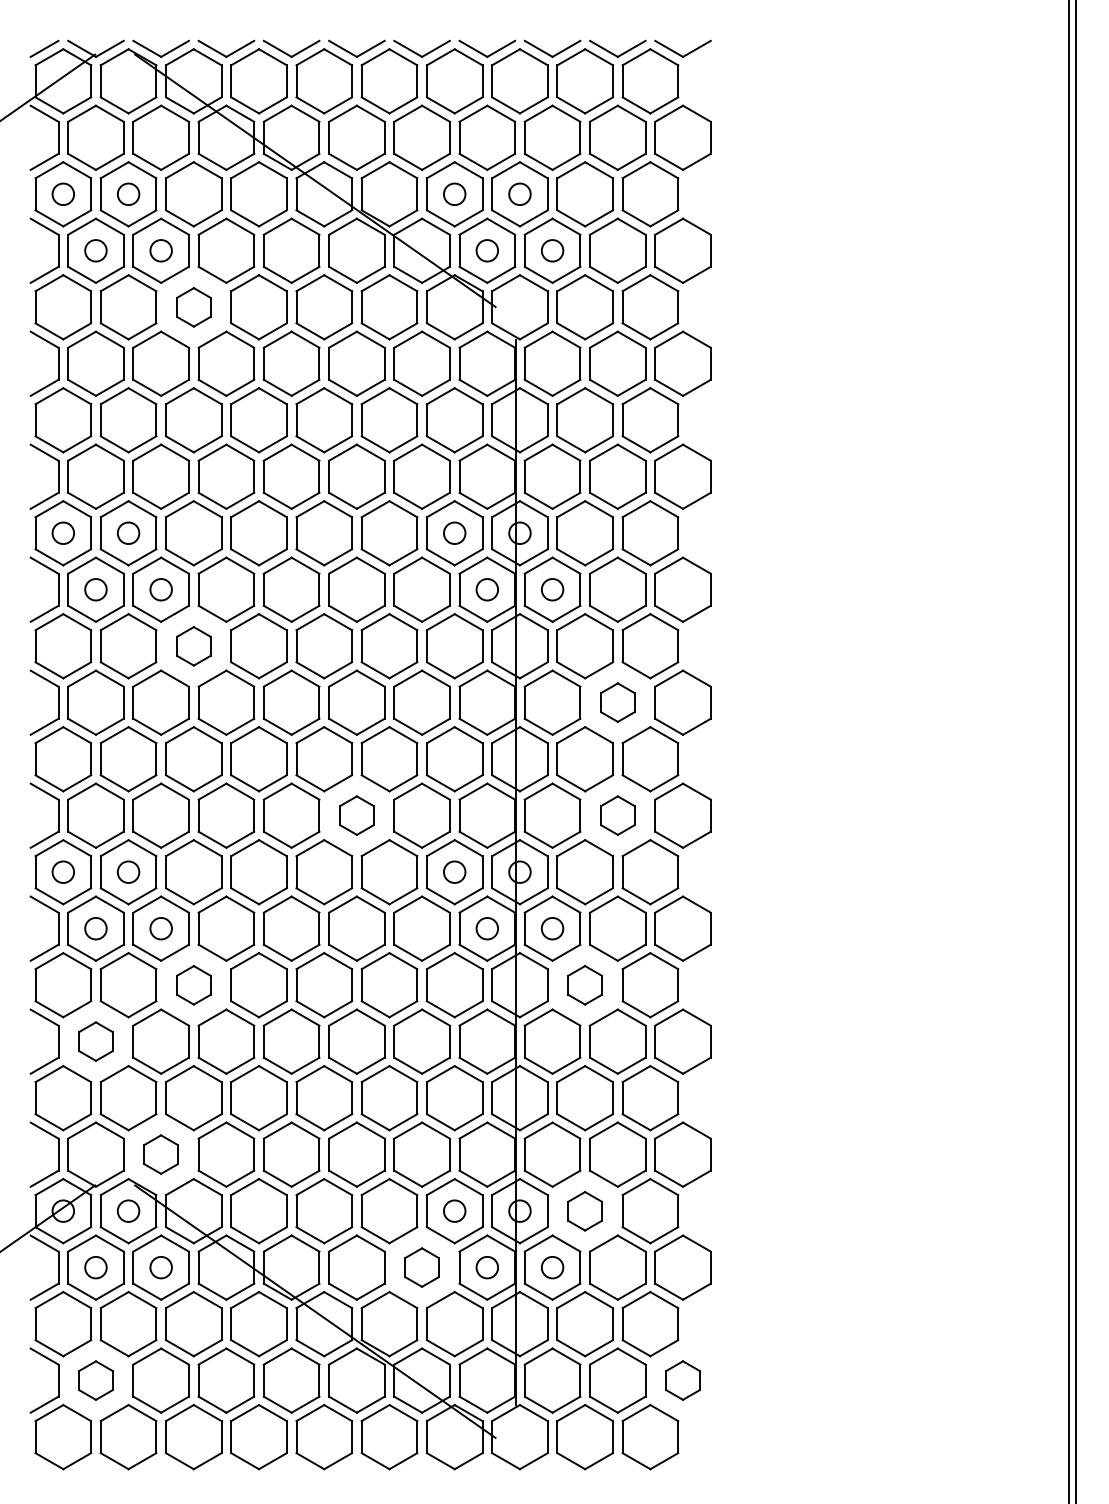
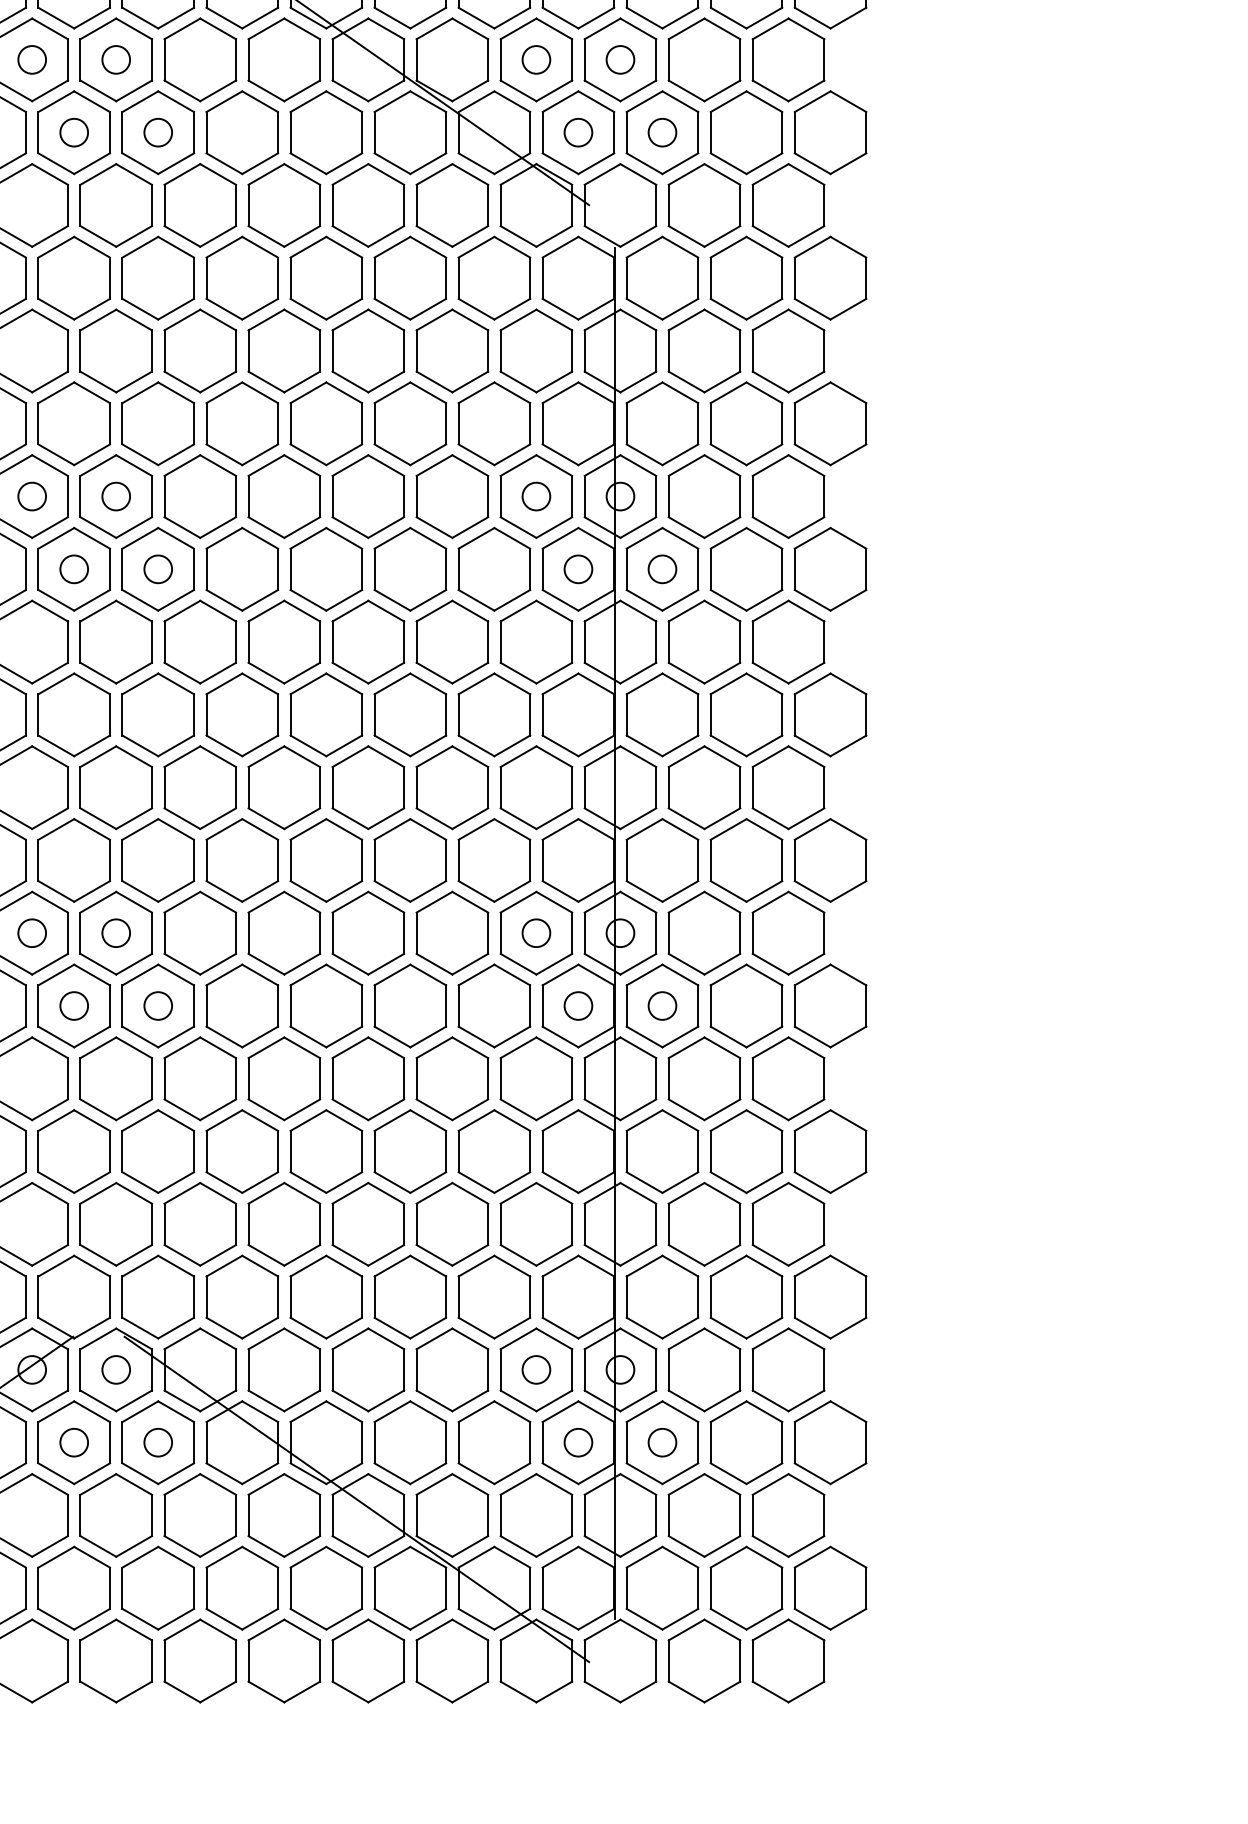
part: (193, 307) -> (199, 205), size x1.67
part: (193, 646) -> (199, 642), size x1.67
part: (617, 702) -> (746, 714), size x1.67
part: (356, 815) -> (409, 860), size x1.67
part: (617, 815) -> (746, 860), size x1.67
part: (193, 985) -> (199, 1079), size x1.67
part: (584, 985) -> (703, 1079), size x1.67
part: (95, 1041) -> (73, 1151), size x1.67
part: (160, 1154) -> (157, 1296), size x1.67
part: (584, 1211) -> (703, 1370), size x1.67
part: (421, 1267) -> (493, 1442), size x1.67
part: (95, 1380) -> (73, 1588), size x1.67
part: (682, 1380) -> (829, 1588), size x1.67

